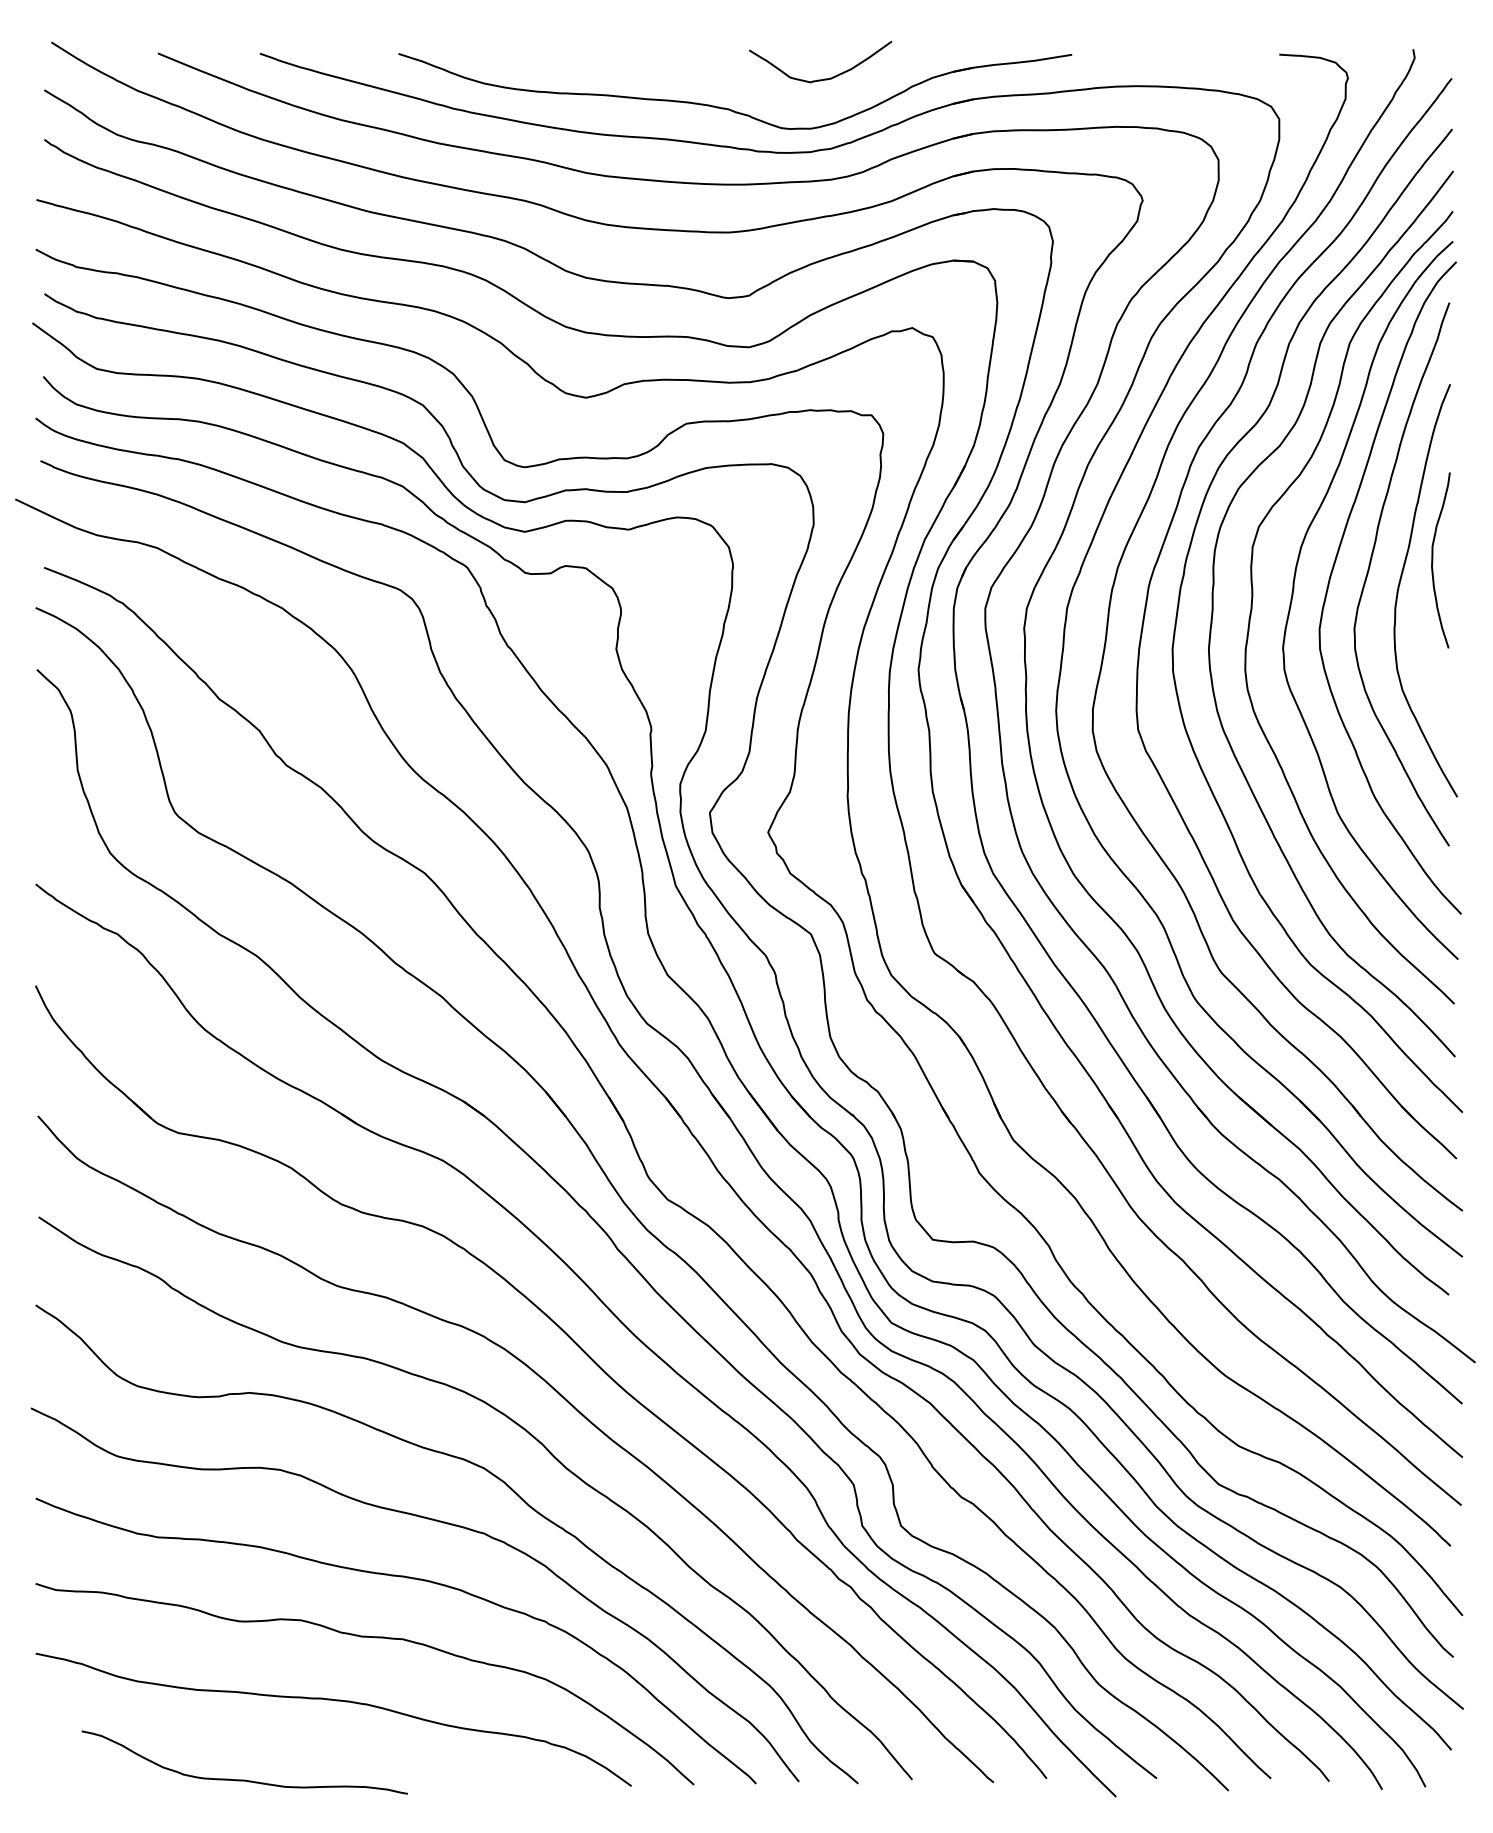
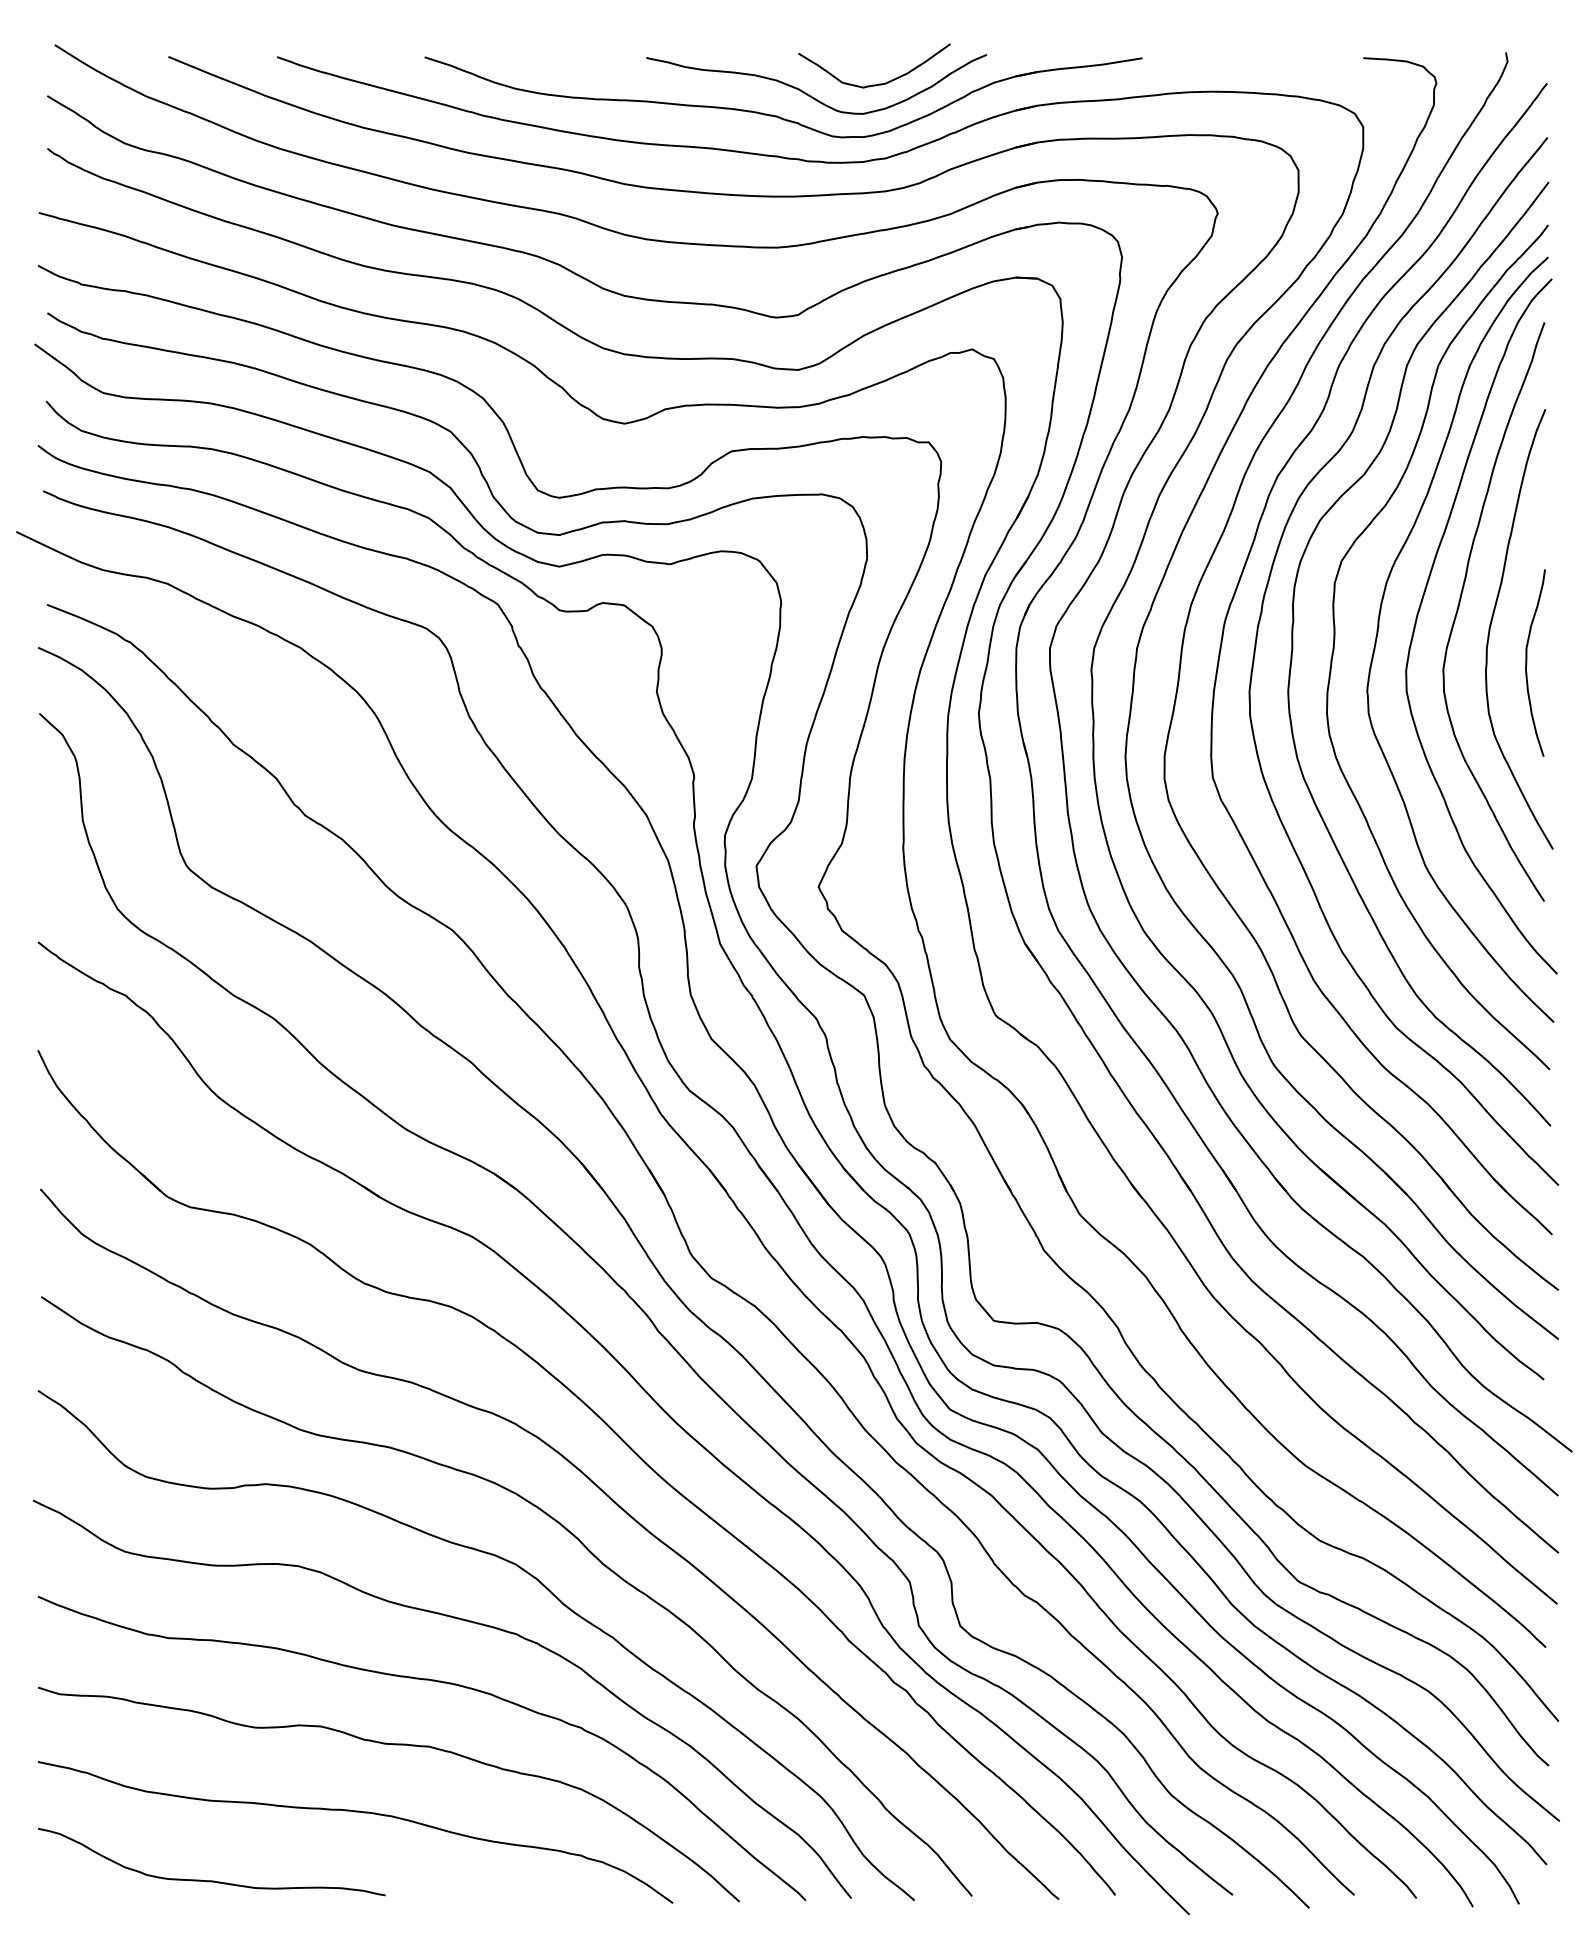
curve: (759, 88) -> (809, 94), added
curve: (1433, 560) -> (1527, 663), moved
curve: (244, 1779) -> (211, 1880), moved

